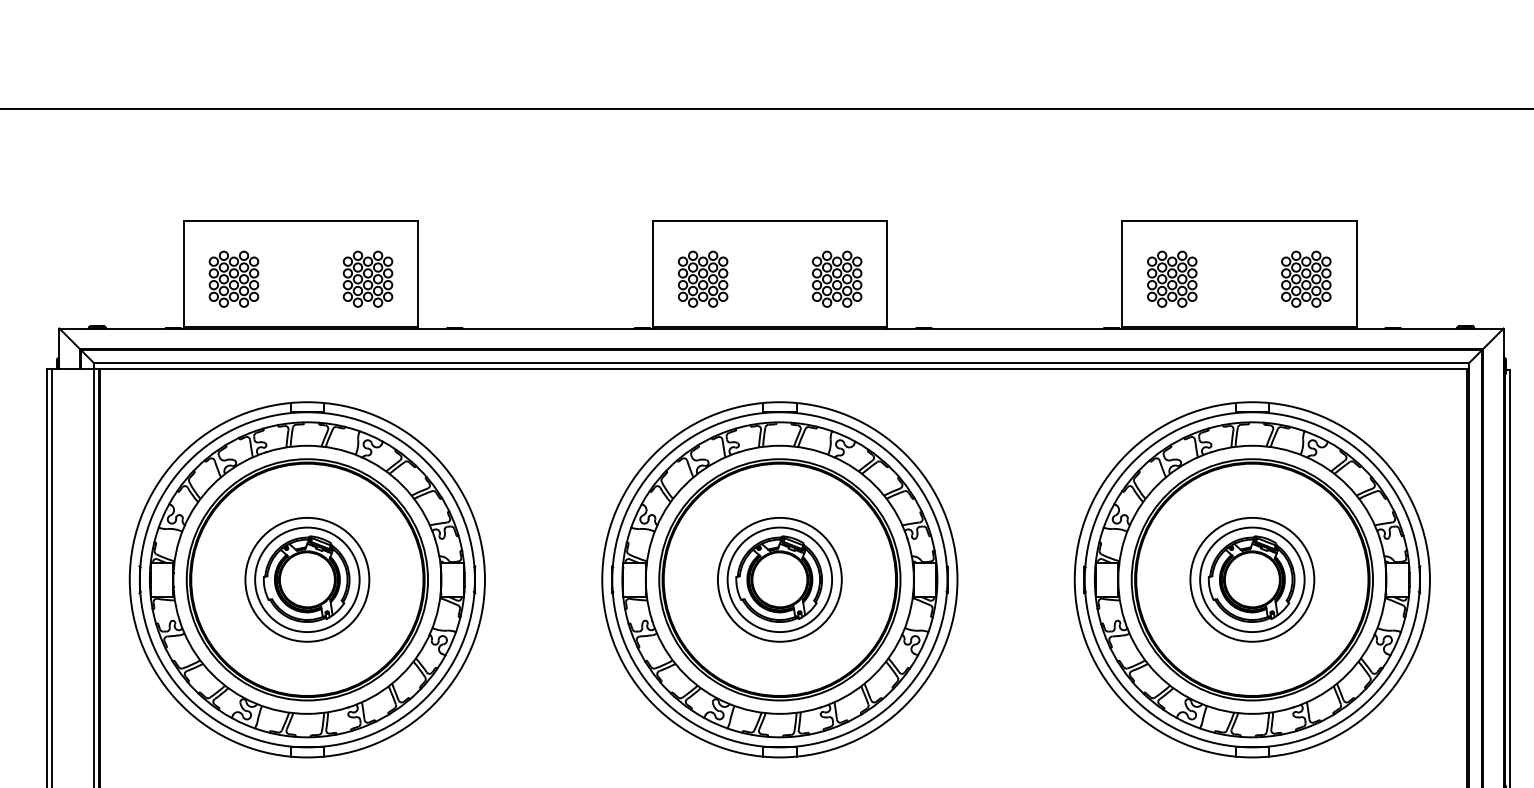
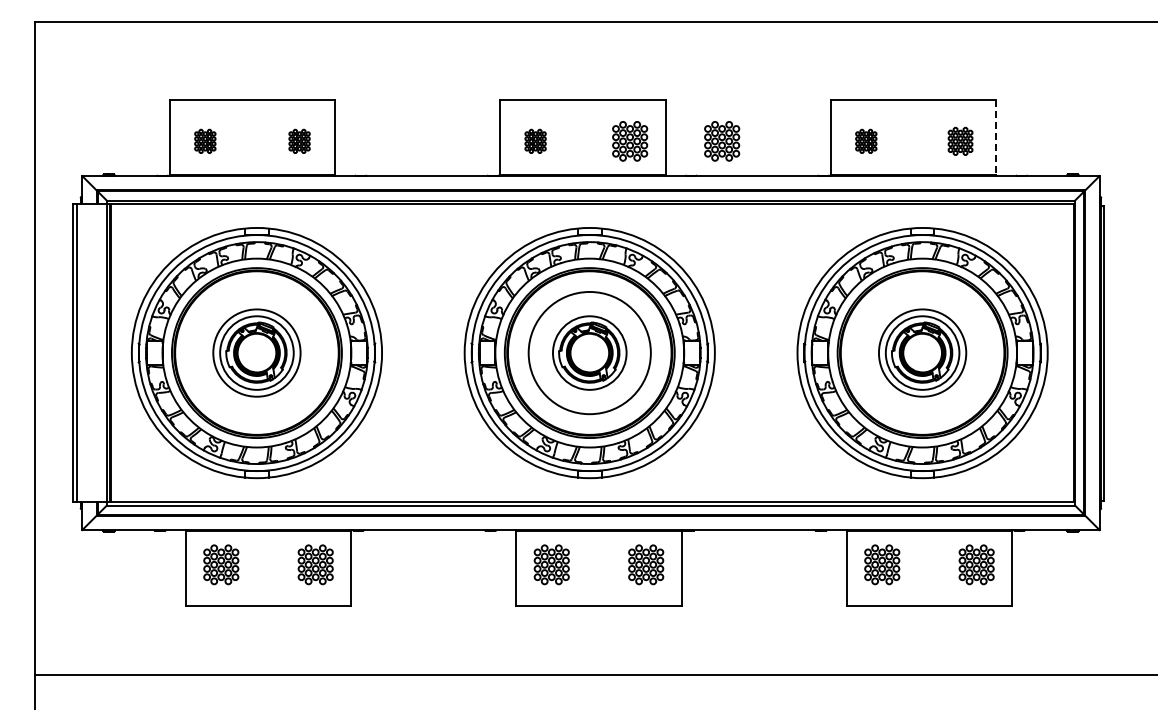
line: (1357, 273) -> (996, 137), solid -> dashed
part: (234, 279) -> (205, 141), size x0.6
part: (367, 279) -> (299, 141), size x0.6
part: (702, 279) -> (535, 141), size x0.6
part: (968, 279) -> (722, 141), added
part: (1172, 279) -> (866, 141), size x0.6
part: (1306, 279) -> (960, 141), size x0.7
circle: (779, 579) -> (589, 352), size x1.4

